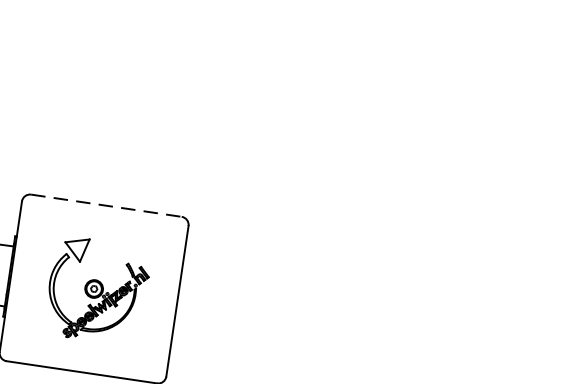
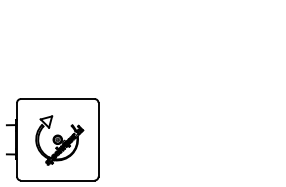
line: (105, 206) -> (57, 99), dashed -> solid

